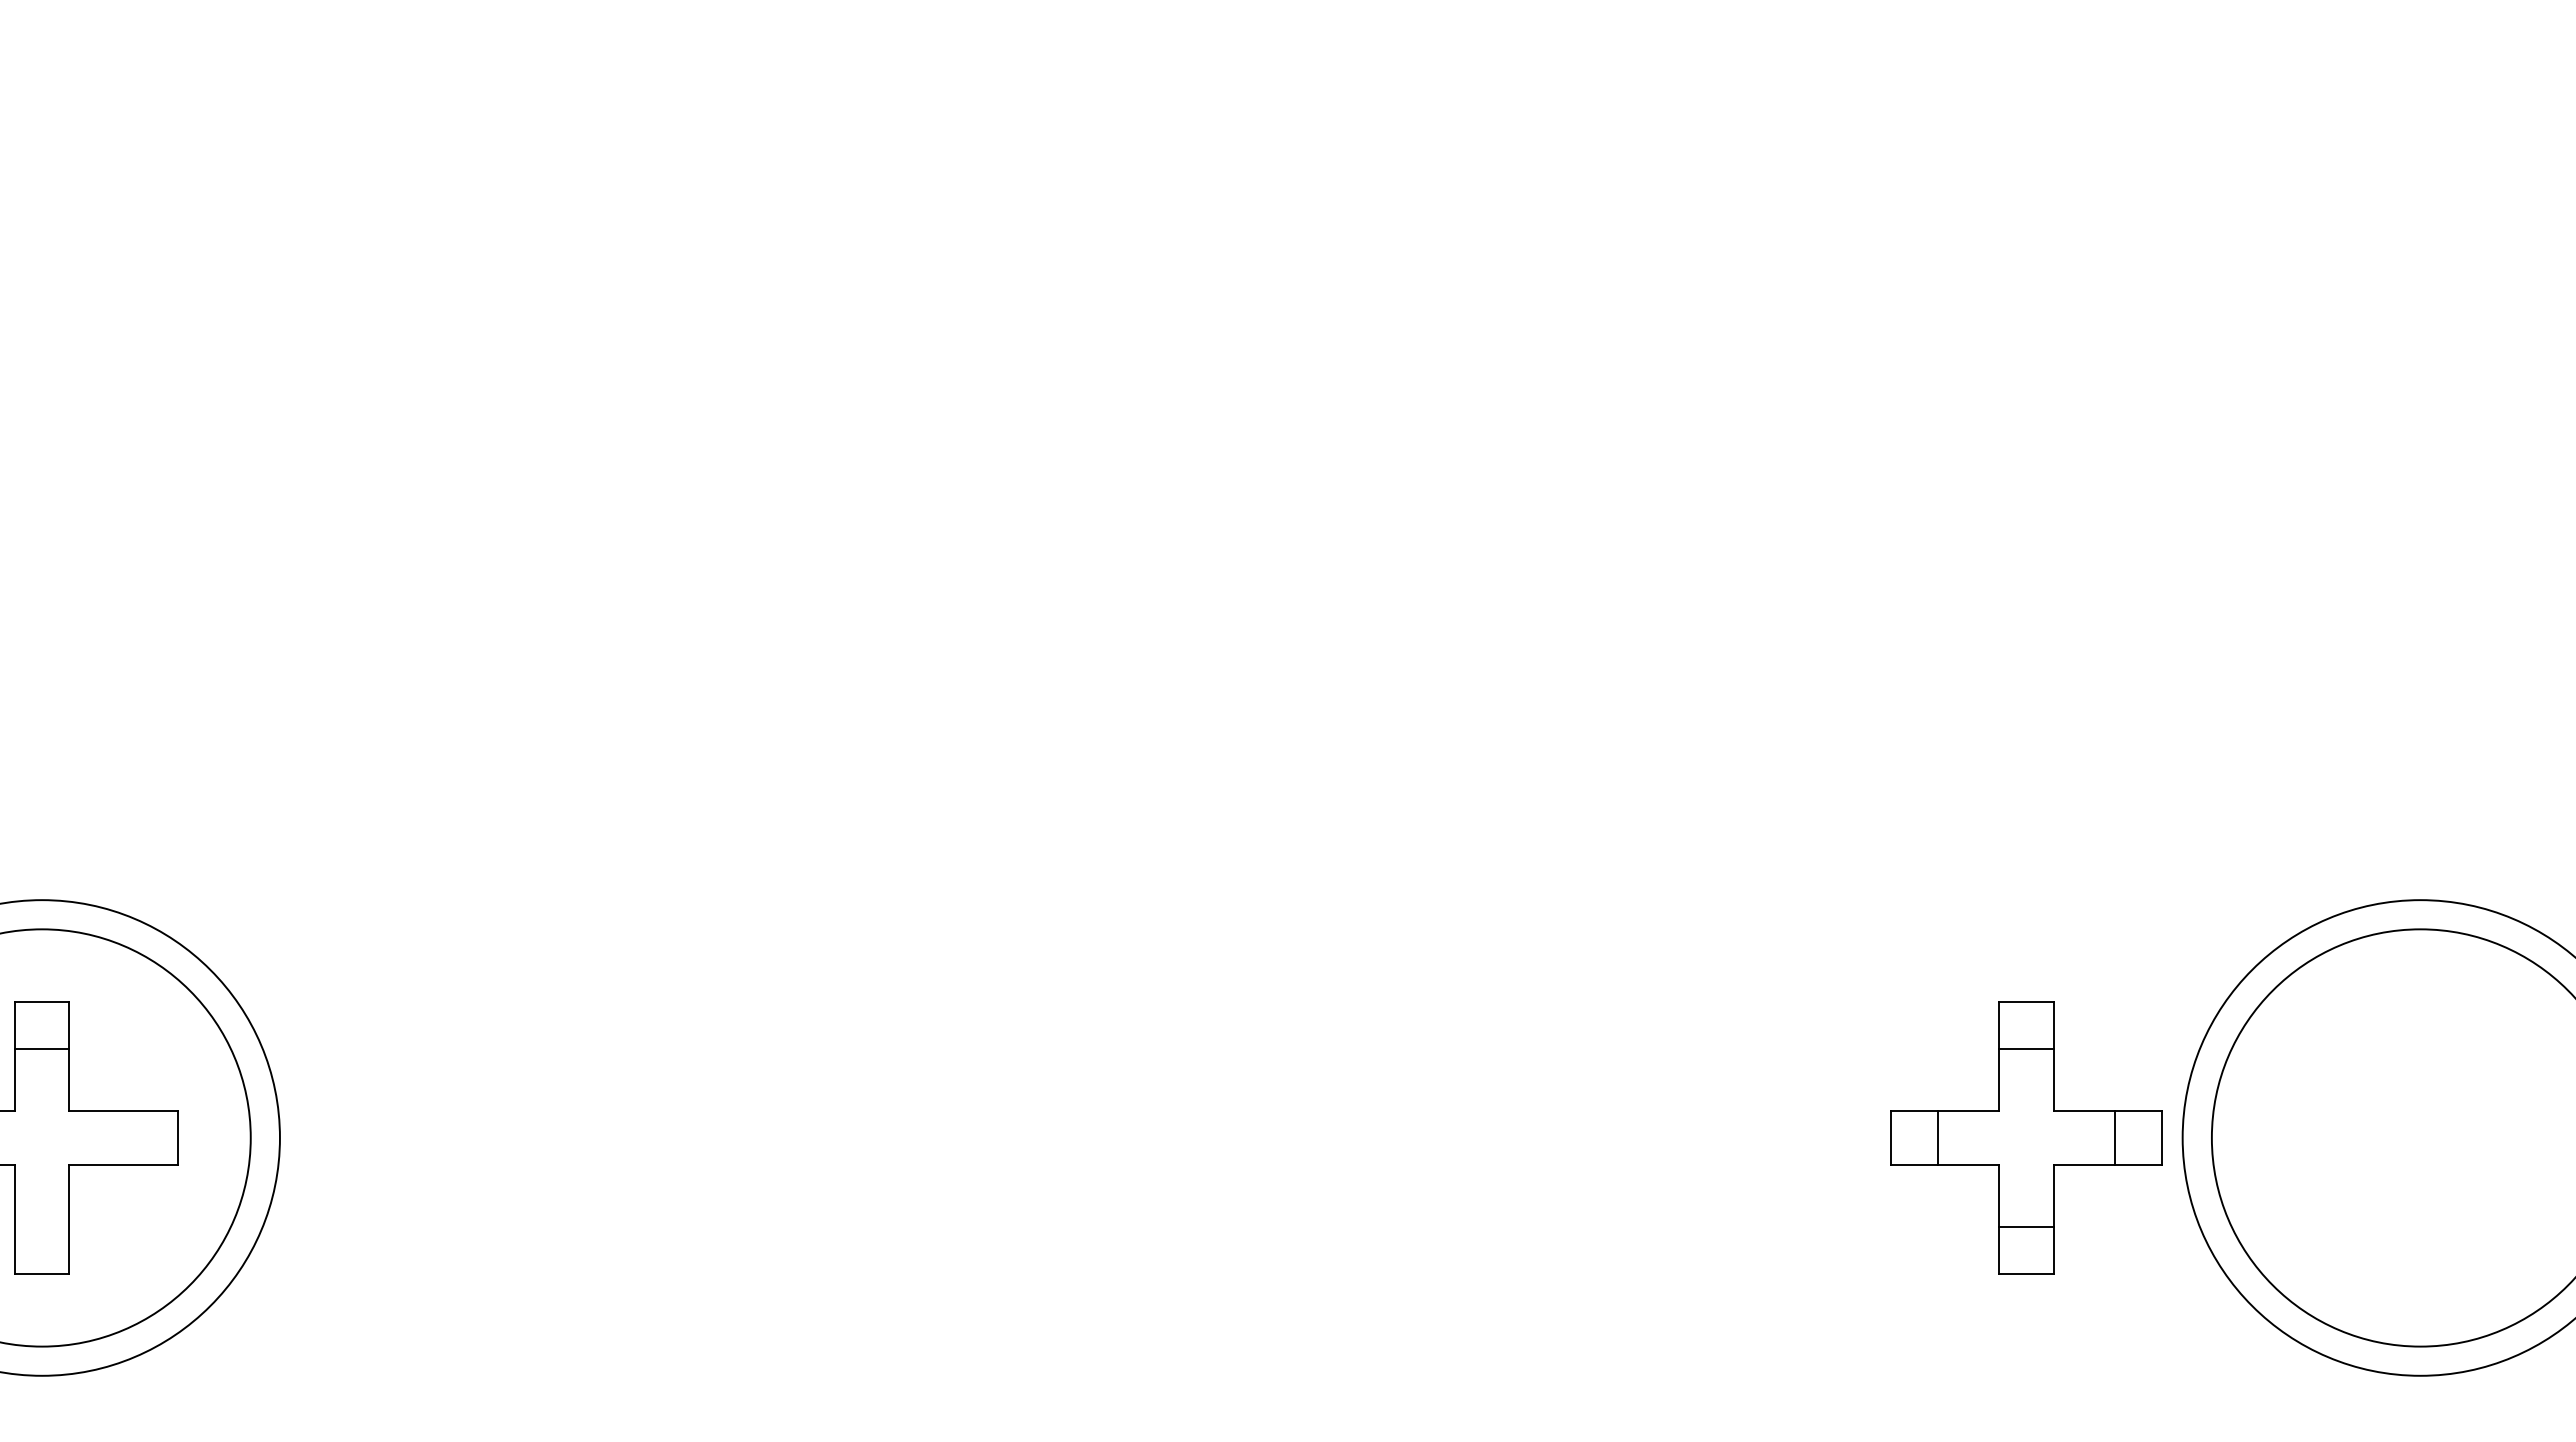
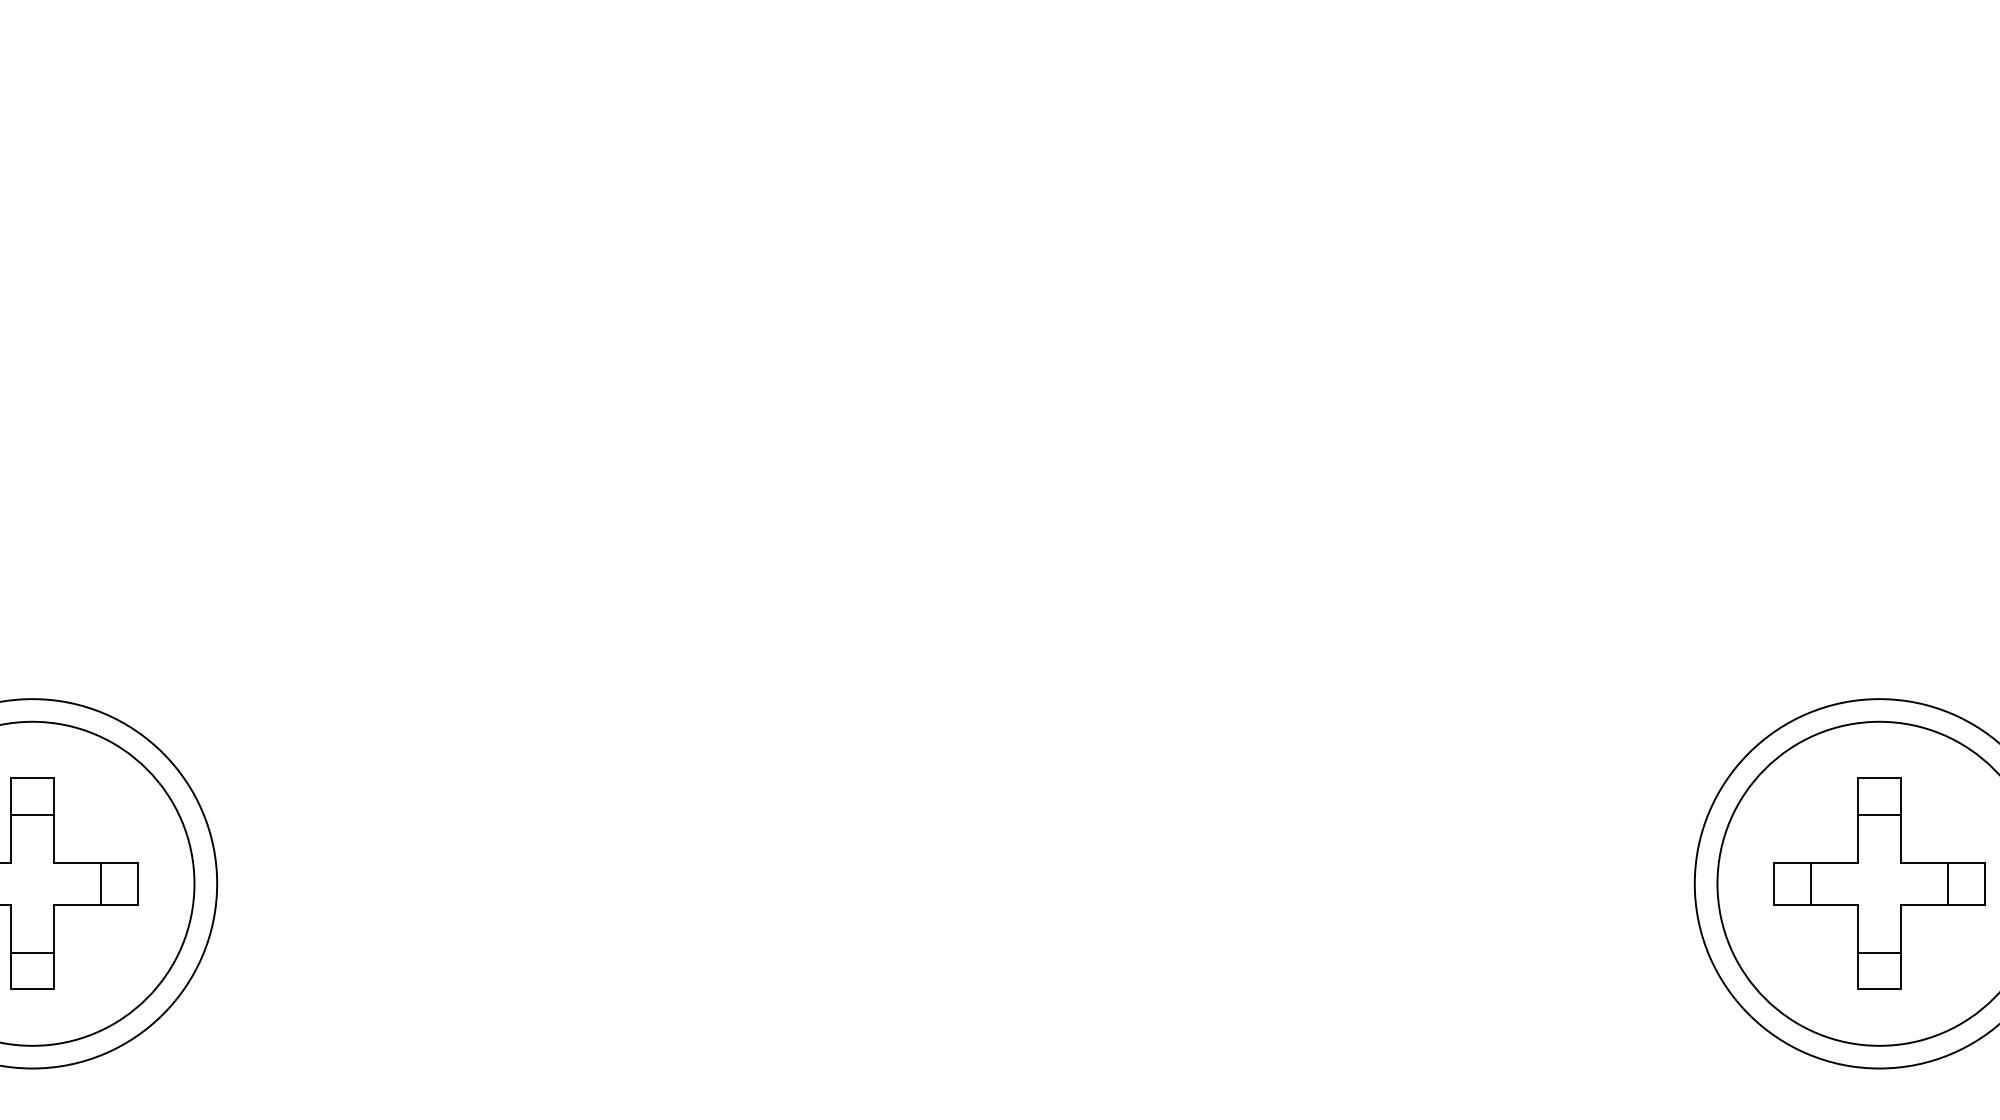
line: (130, 1137) -> (101, 883), added
part: (2026, 1137) -> (1879, 883), moved
line: (41, 1226) -> (31, 952), added

